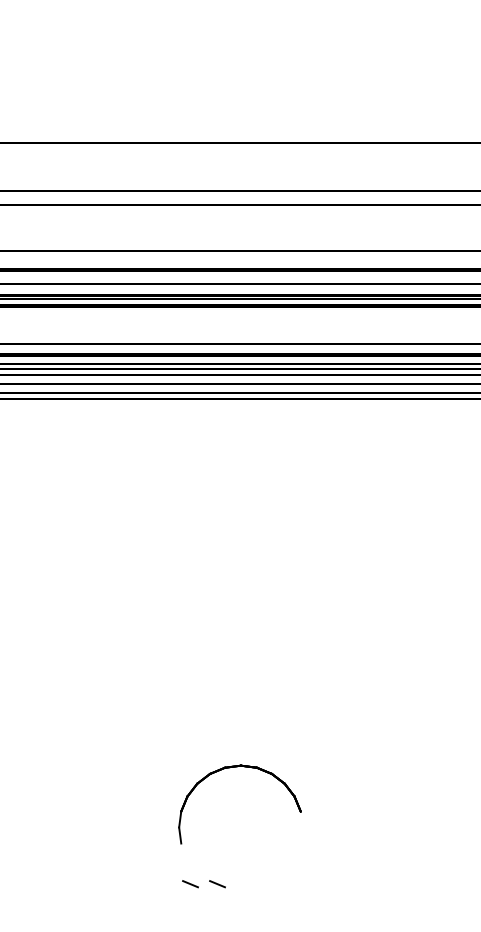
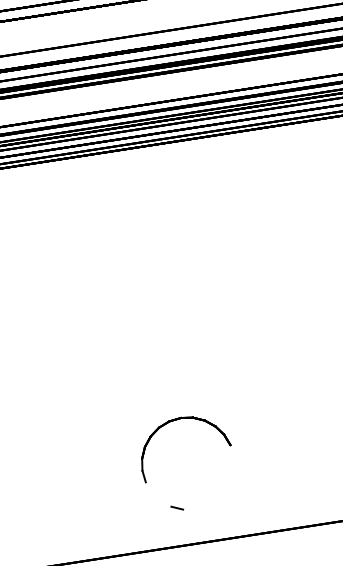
line: (190, 884) -> (157, 511), removed

